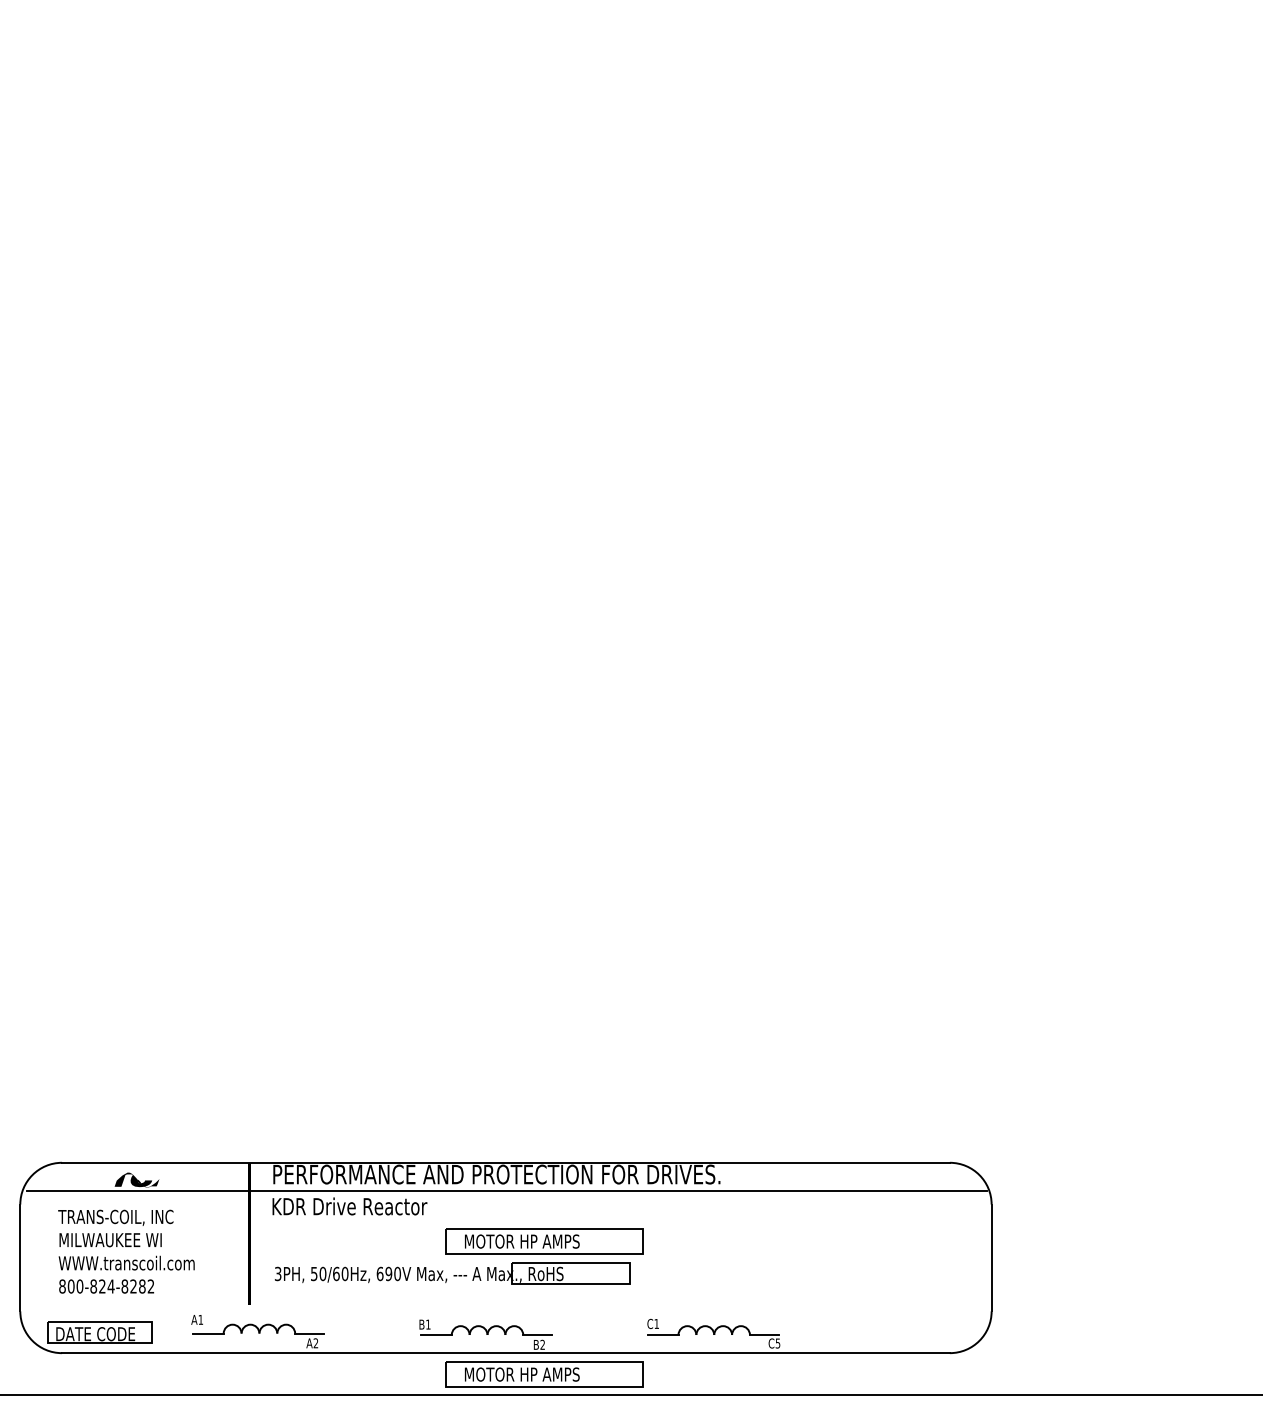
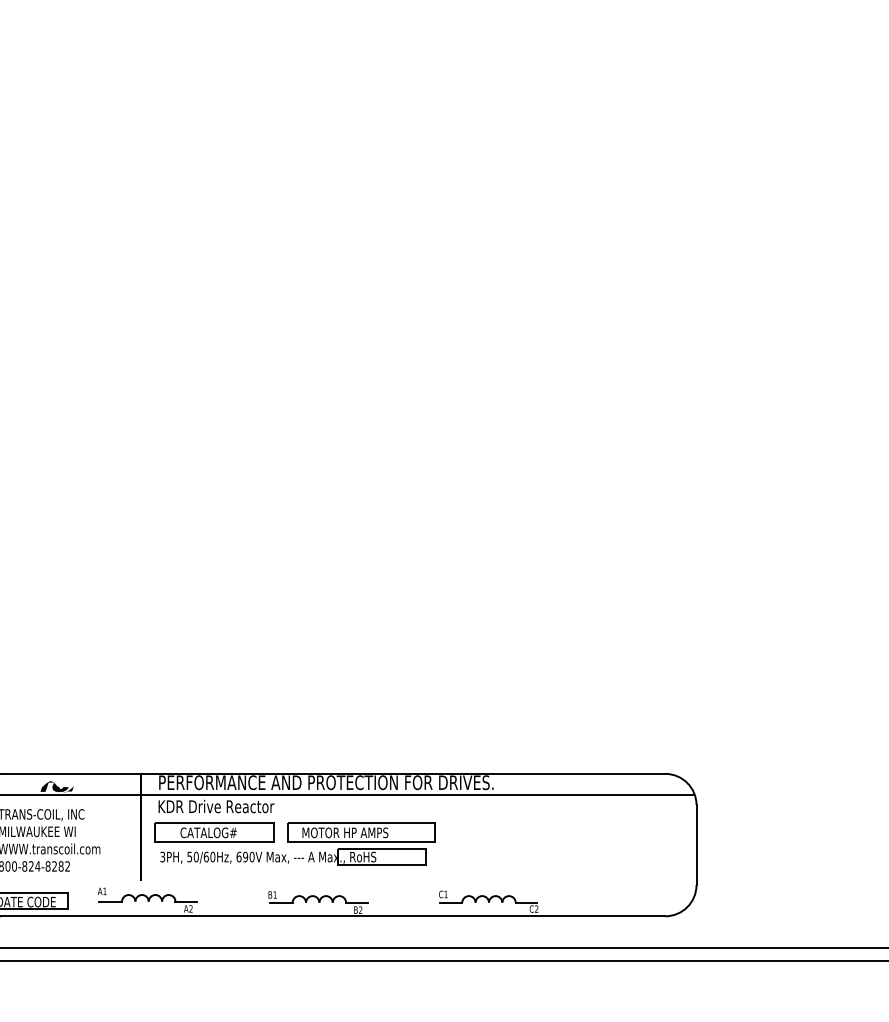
part: (346, 1241) -> (213, 832), added
text: (777, 1343) -> (536, 909), C5 -> C2
part: (544, 1374) -> (362, 932), removed

